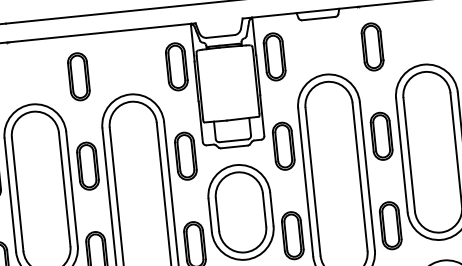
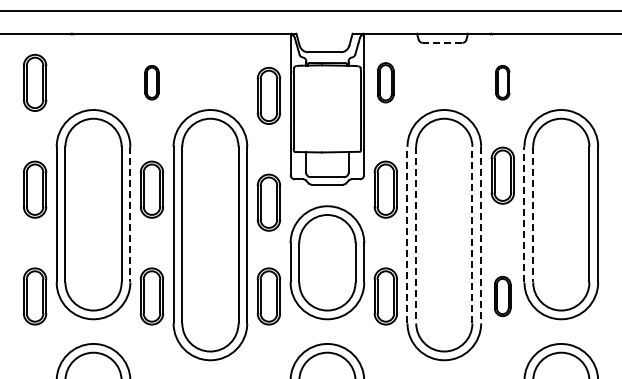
line: (318, 18) -> (442, 42), solid -> dashed
part: (372, 46) -> (502, 82), size x0.6
part: (274, 56) -> (385, 82), size x0.7
part: (176, 66) -> (268, 95), moved
part: (78, 76) -> (151, 82), size x0.6
part: (381, 136) -> (502, 175), moved
line: (409, 154) -> (533, 214), solid -> dashed
line: (401, 155) -> (524, 214), solid -> dashed
part: (185, 156) -> (268, 202), moved
line: (360, 176) -> (472, 234), solid -> dashed
line: (367, 176) -> (481, 235), solid -> dashed
line: (305, 181) -> (407, 234), solid -> dashed
line: (313, 182) -> (416, 235), solid -> dashed
line: (72, 188) -> (130, 214), solid -> dashed
part: (390, 225) -> (502, 296), size x0.7

